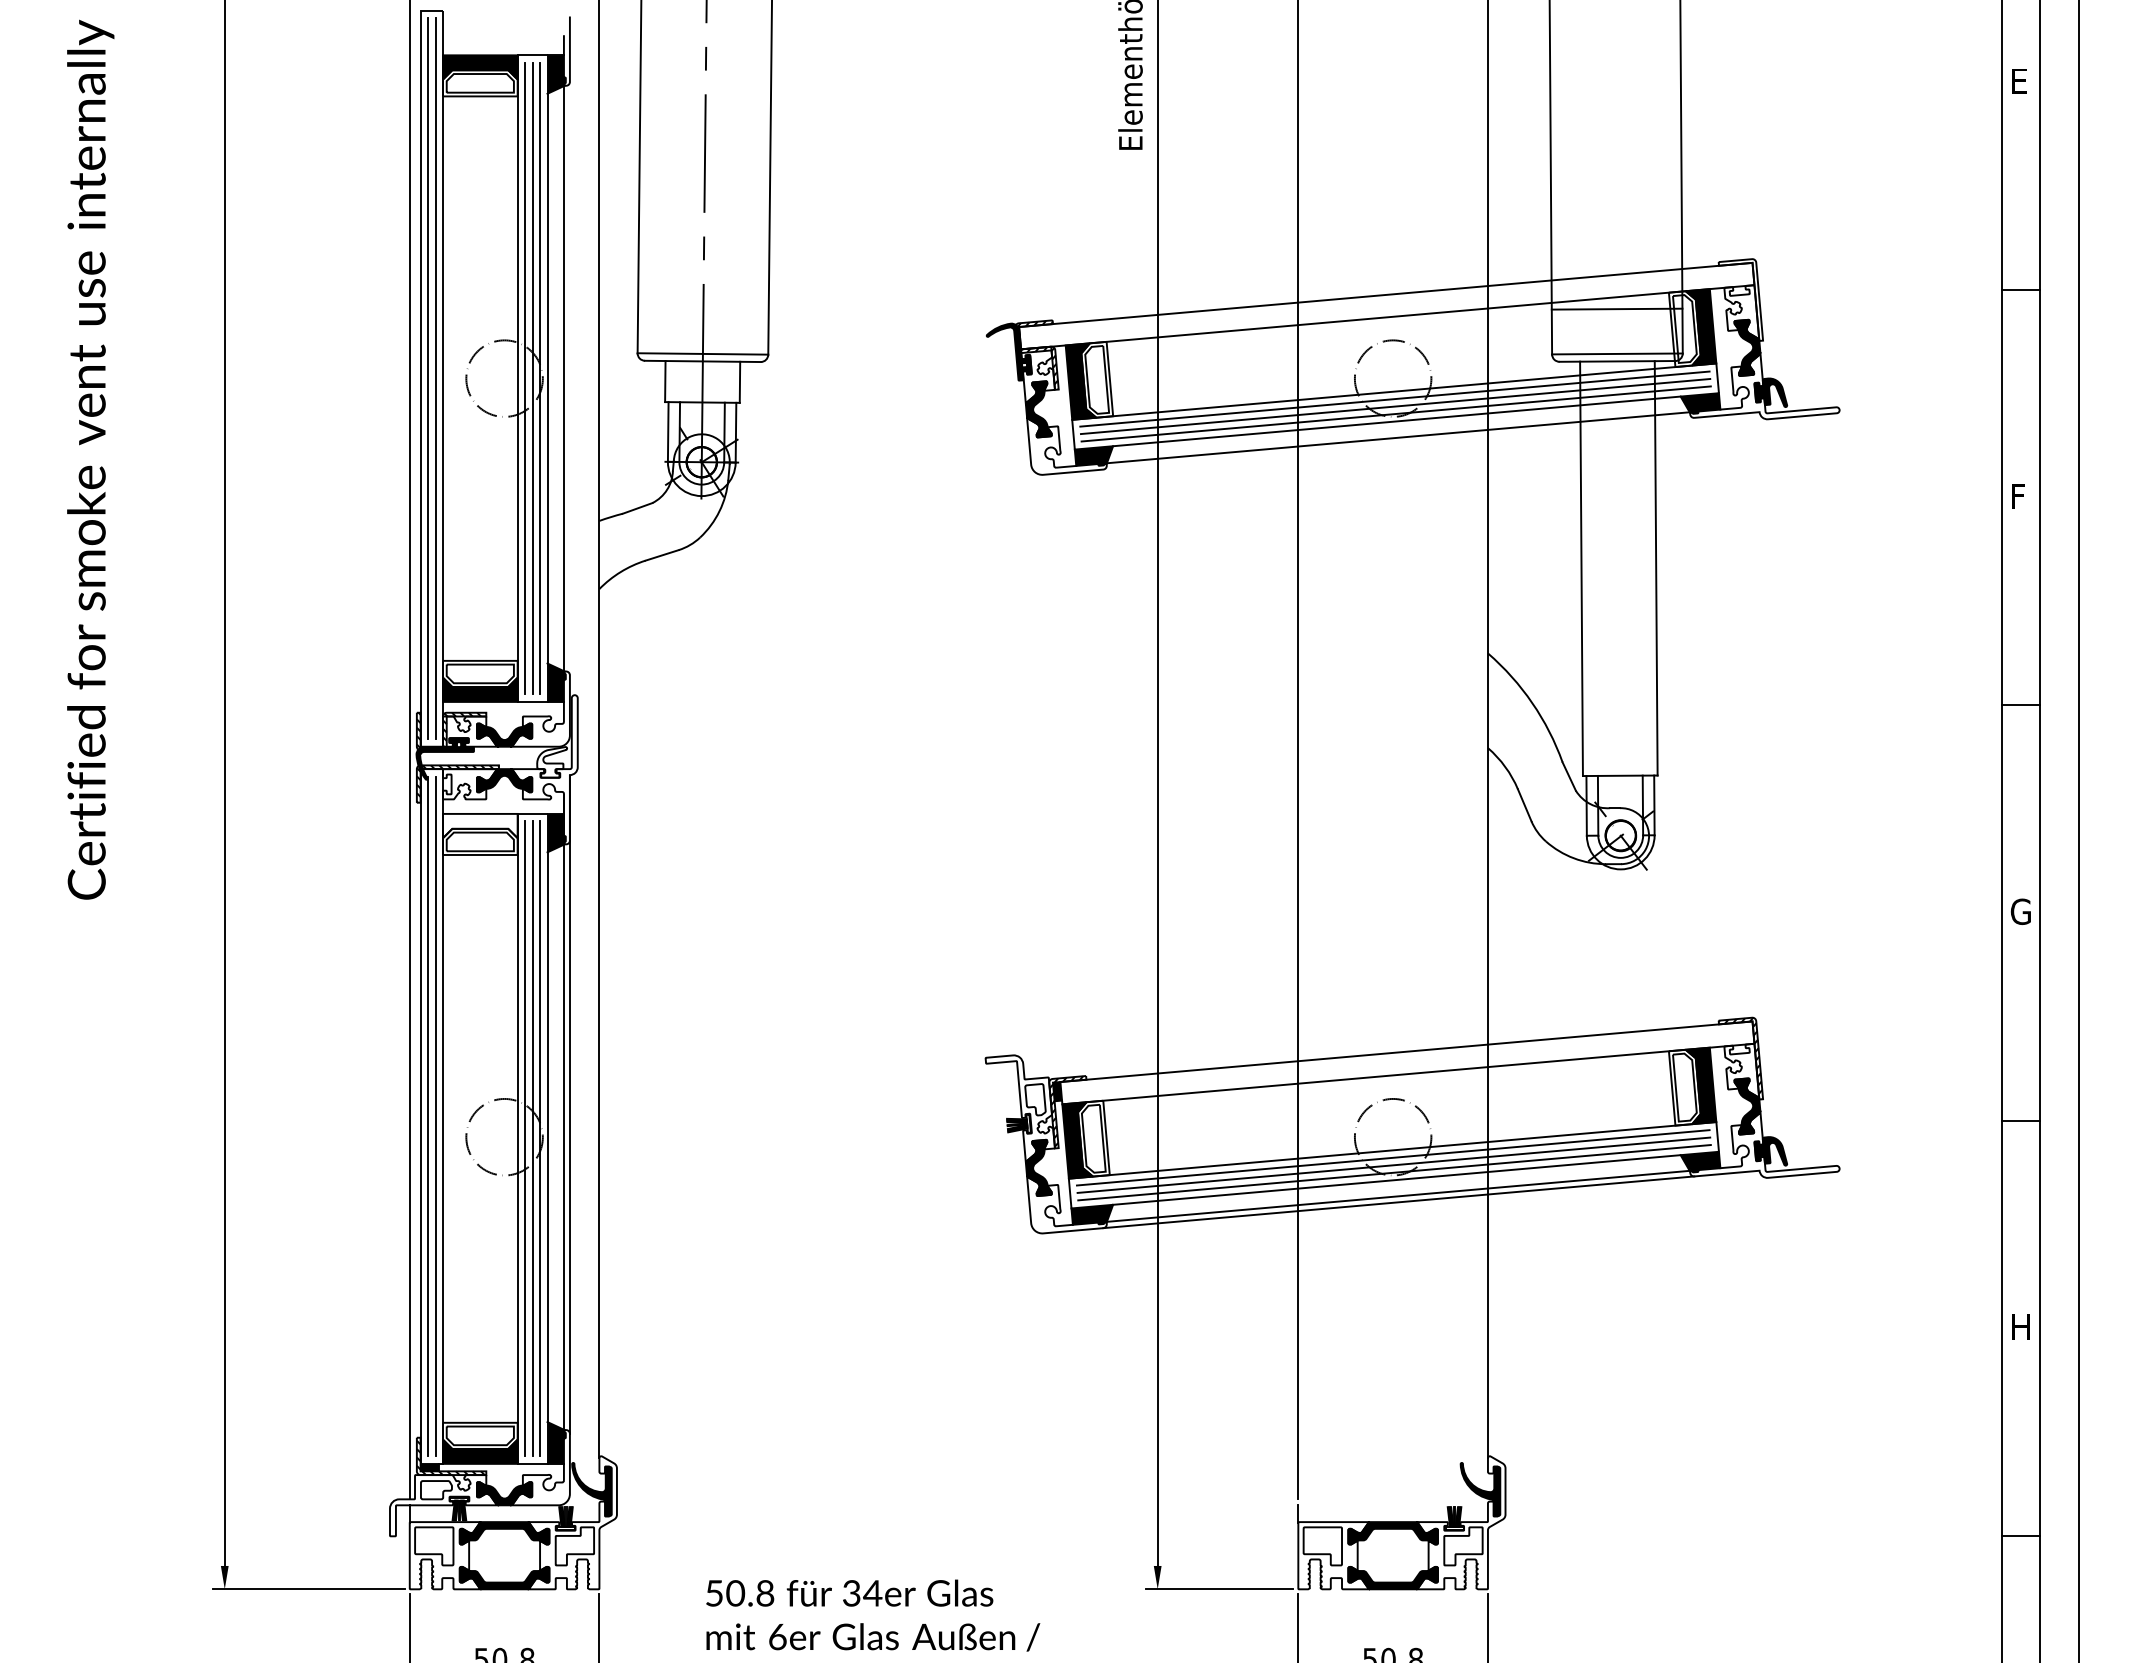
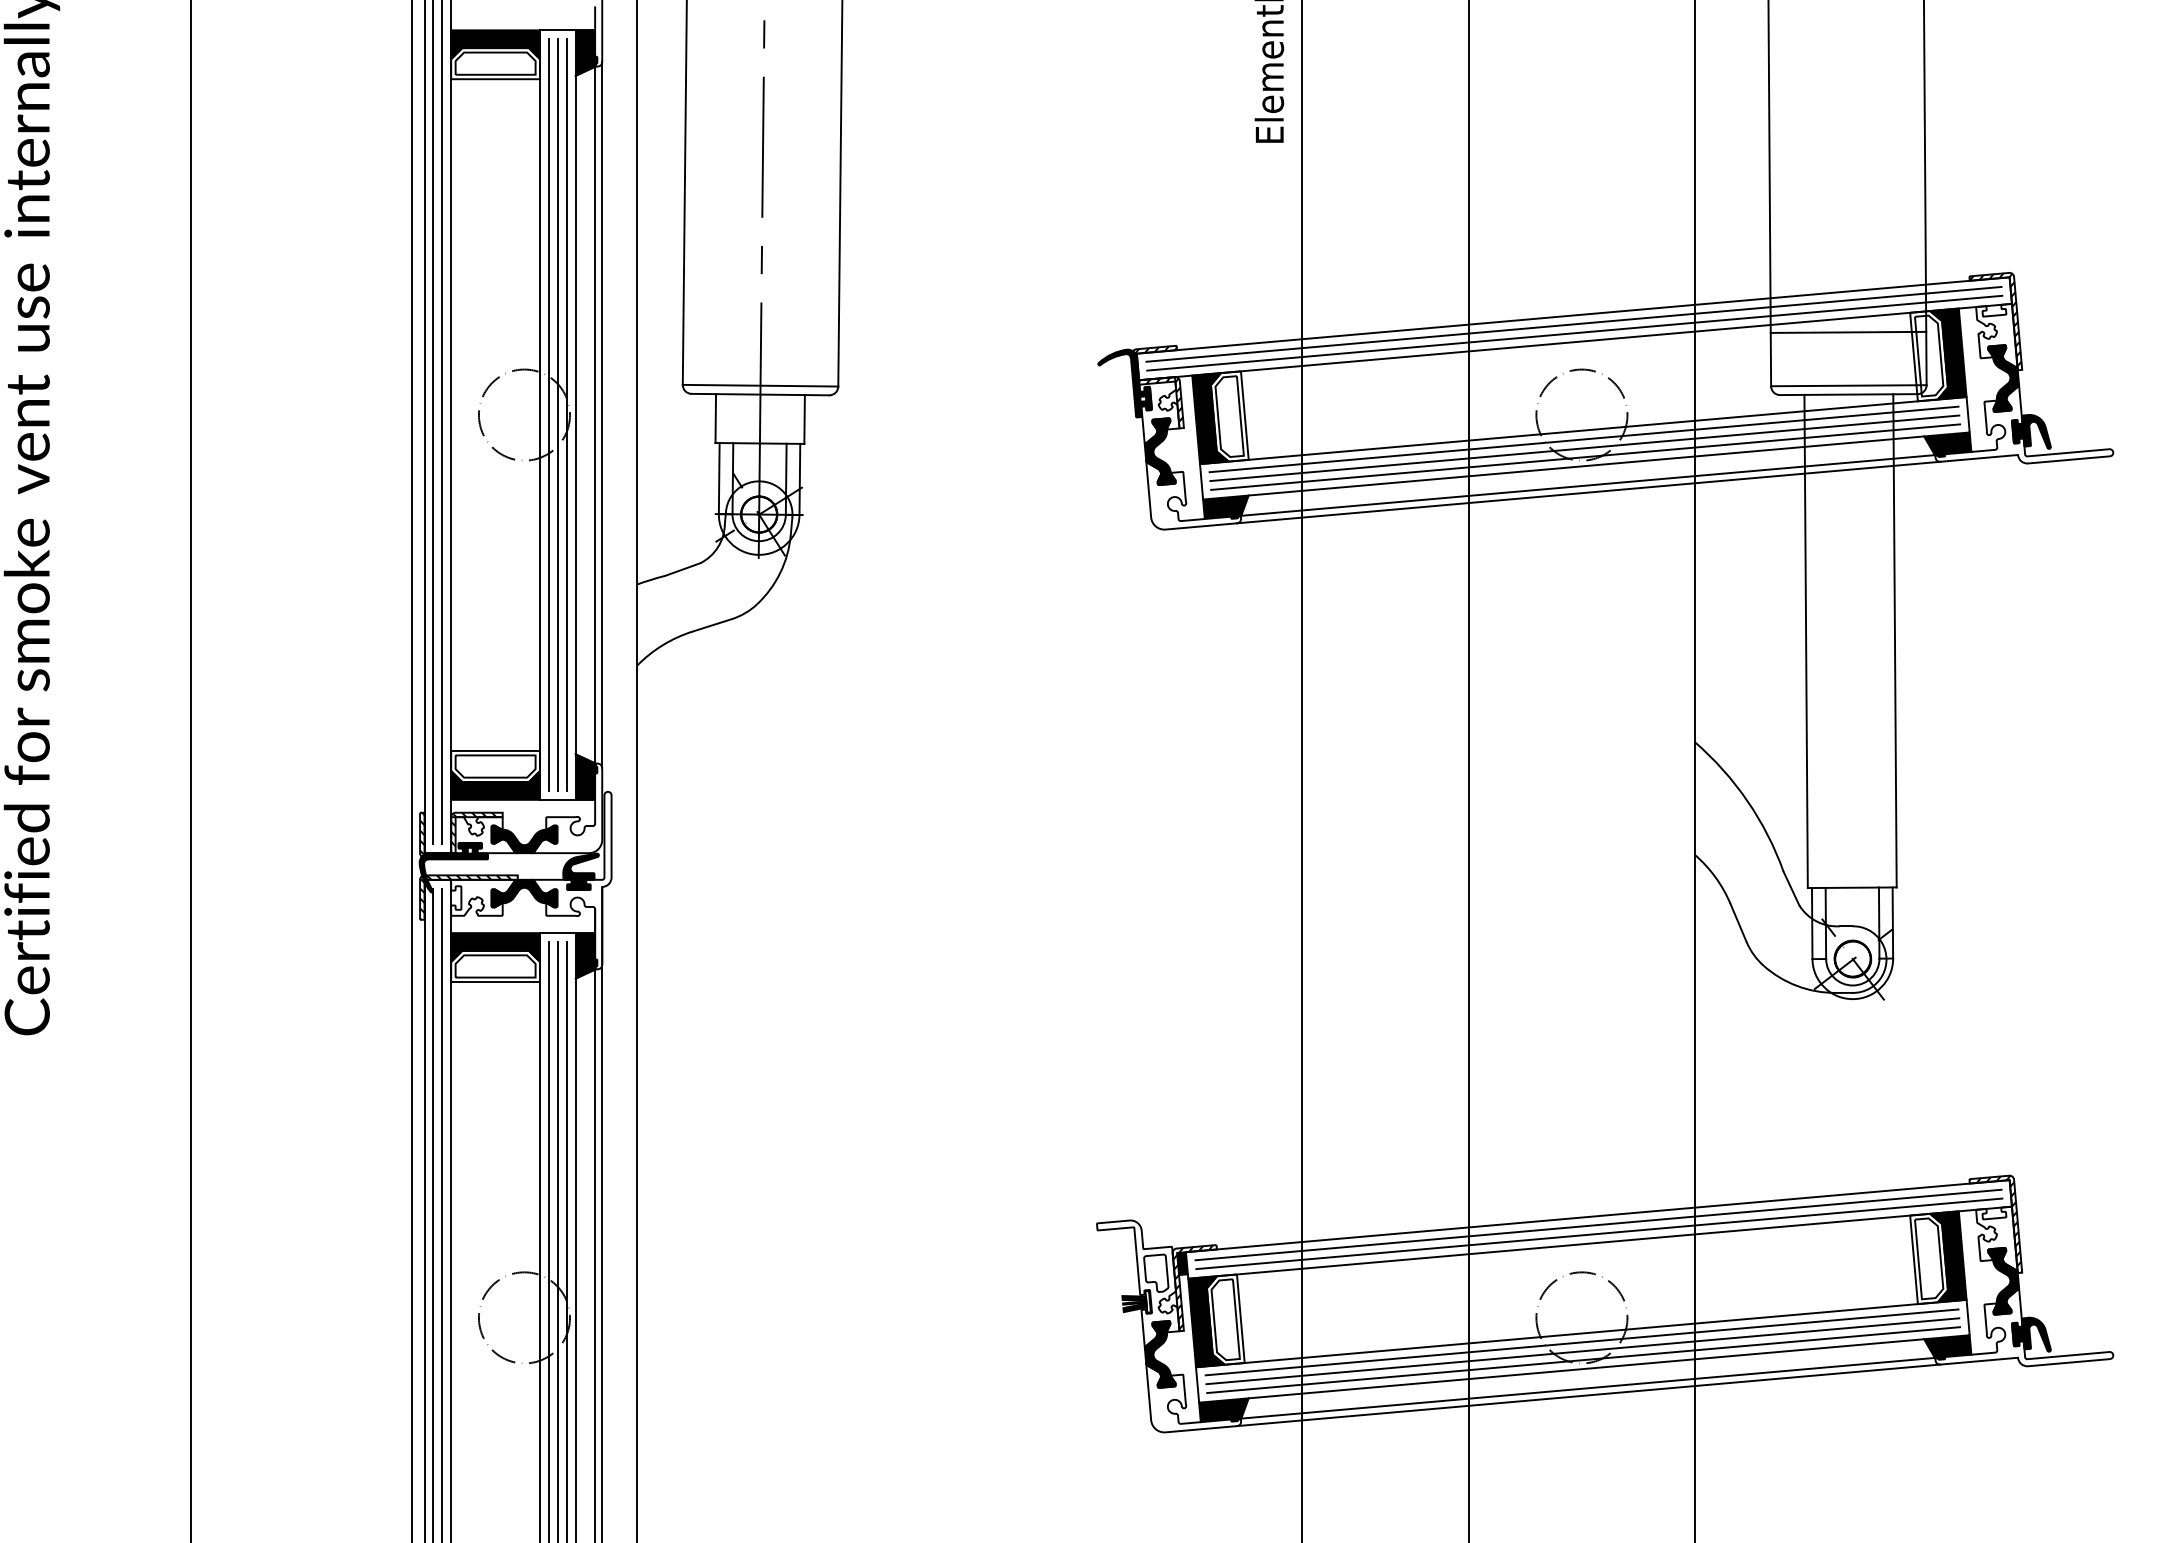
hatch: (1740, 298) -> (1995, 319), added
line: (1386, 301) -> (1574, 323), added
line: (1386, 309) -> (1574, 332), added
line: (569, 378) -> (601, 414), added
line: (1398, 443) -> (1588, 492), added
fill: (552, 762) -> (581, 871), added
fill: (480, 825) -> (495, 946), added
line: (1406, 1058) -> (1597, 1224), added
line: (1407, 1066) -> (1599, 1233), added

